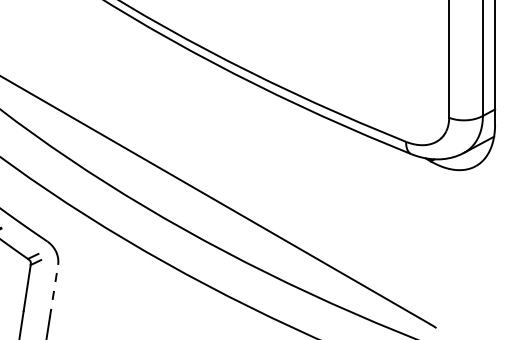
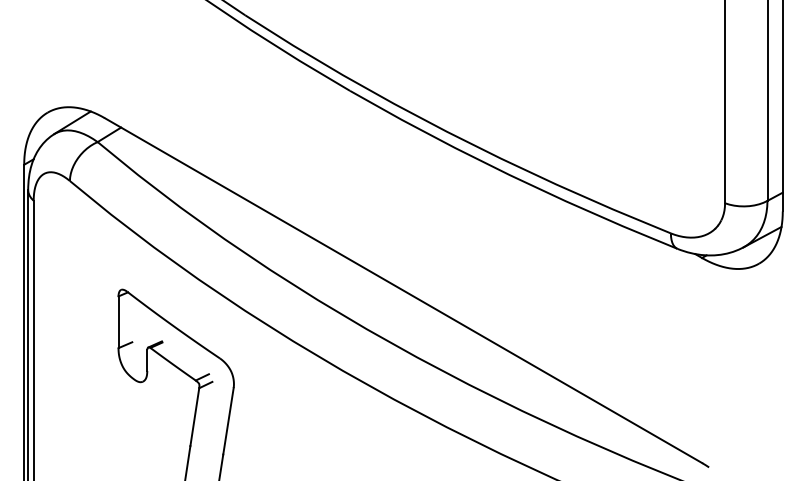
line: (54, 291) -> (228, 421), dashed -> solid

